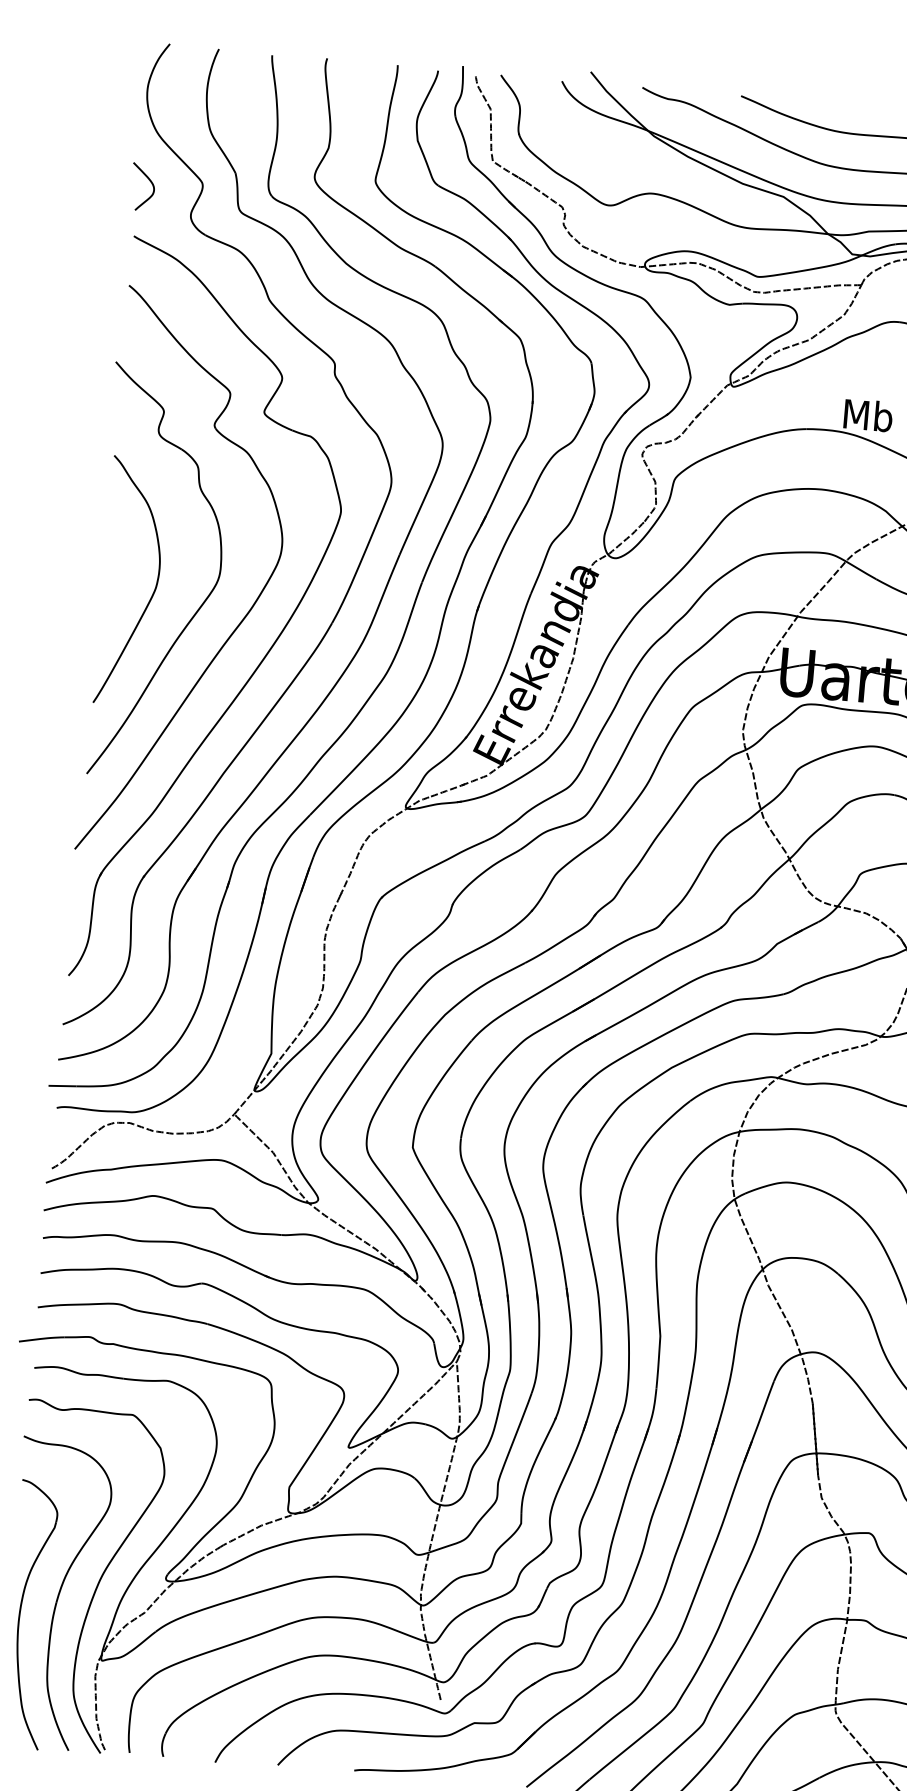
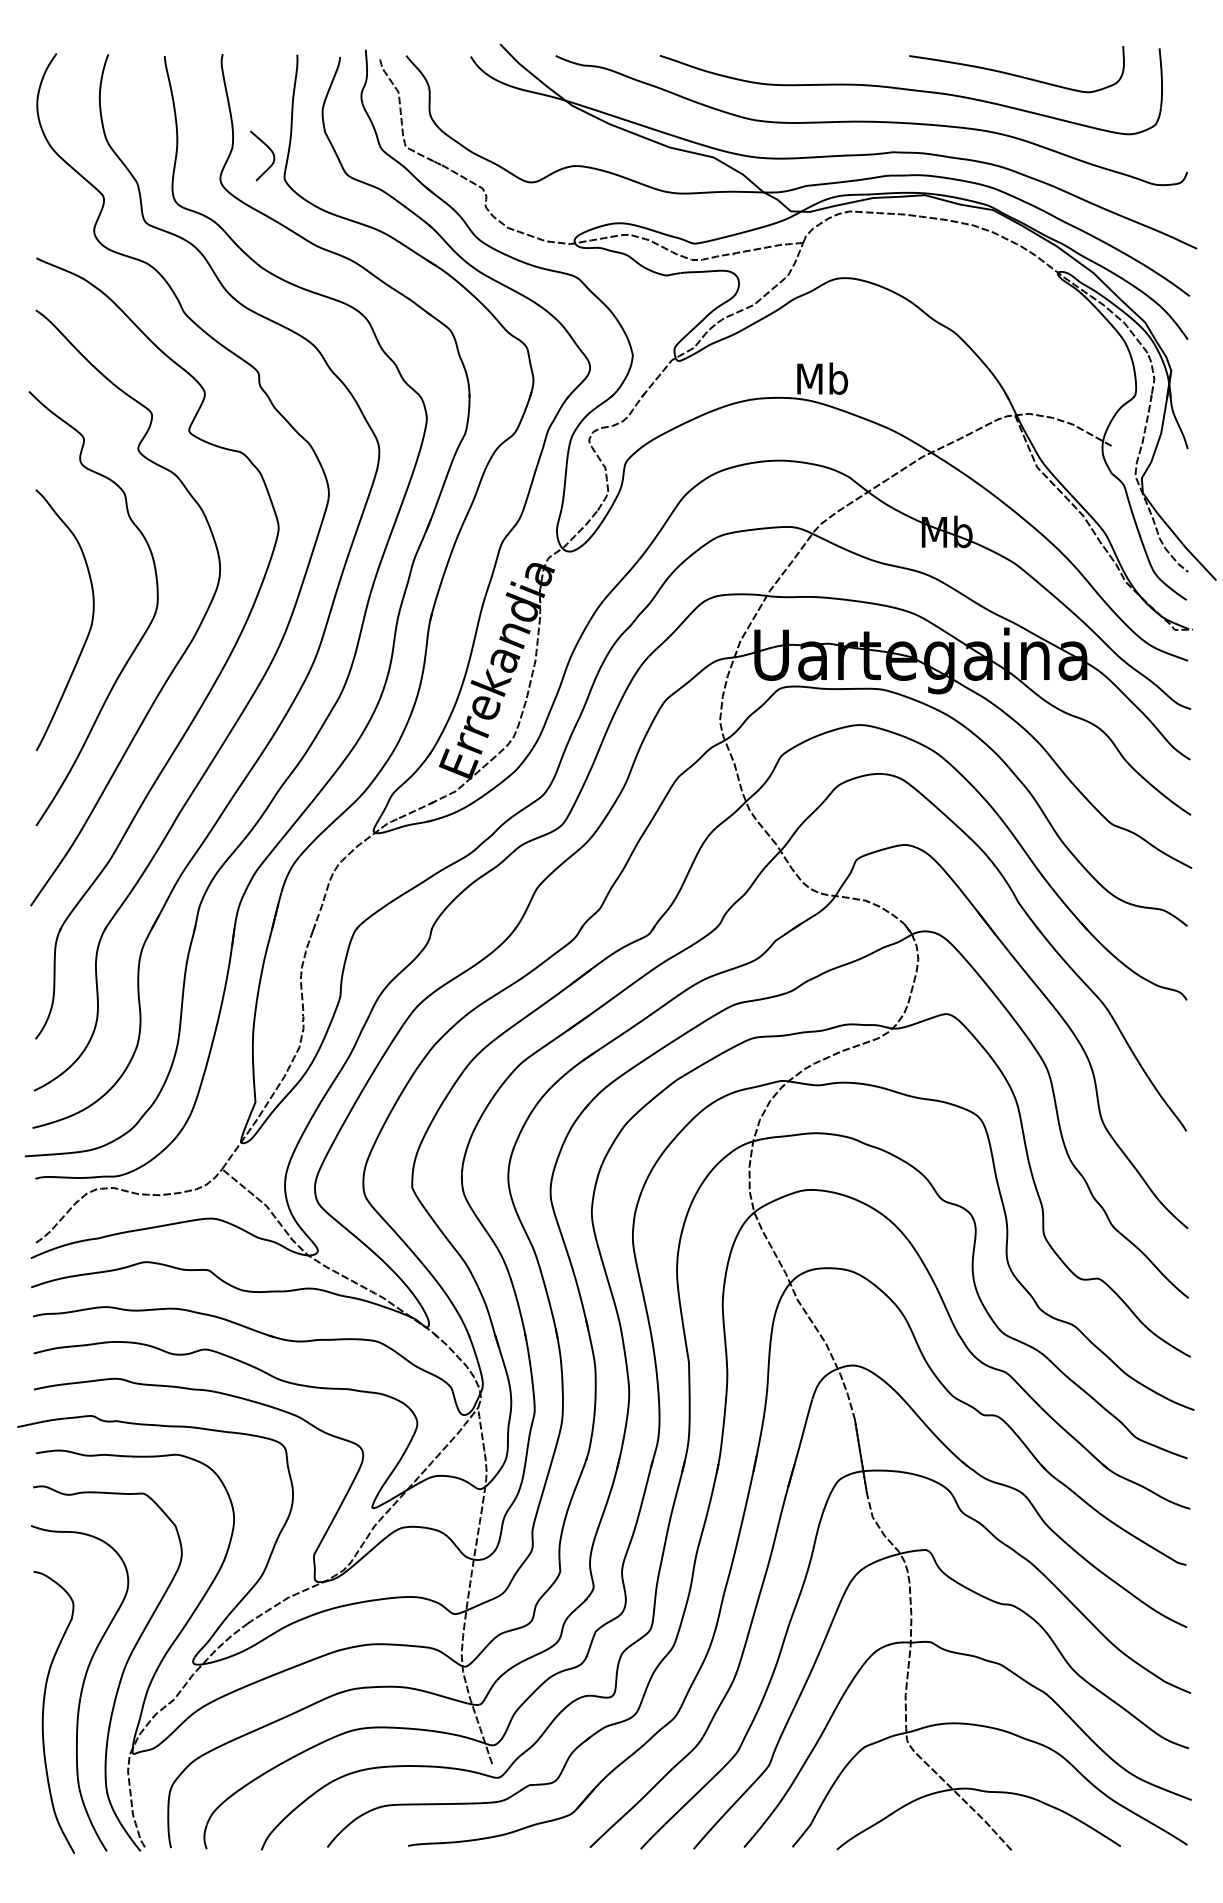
curve: (150, 183) -> (270, 151), moved

